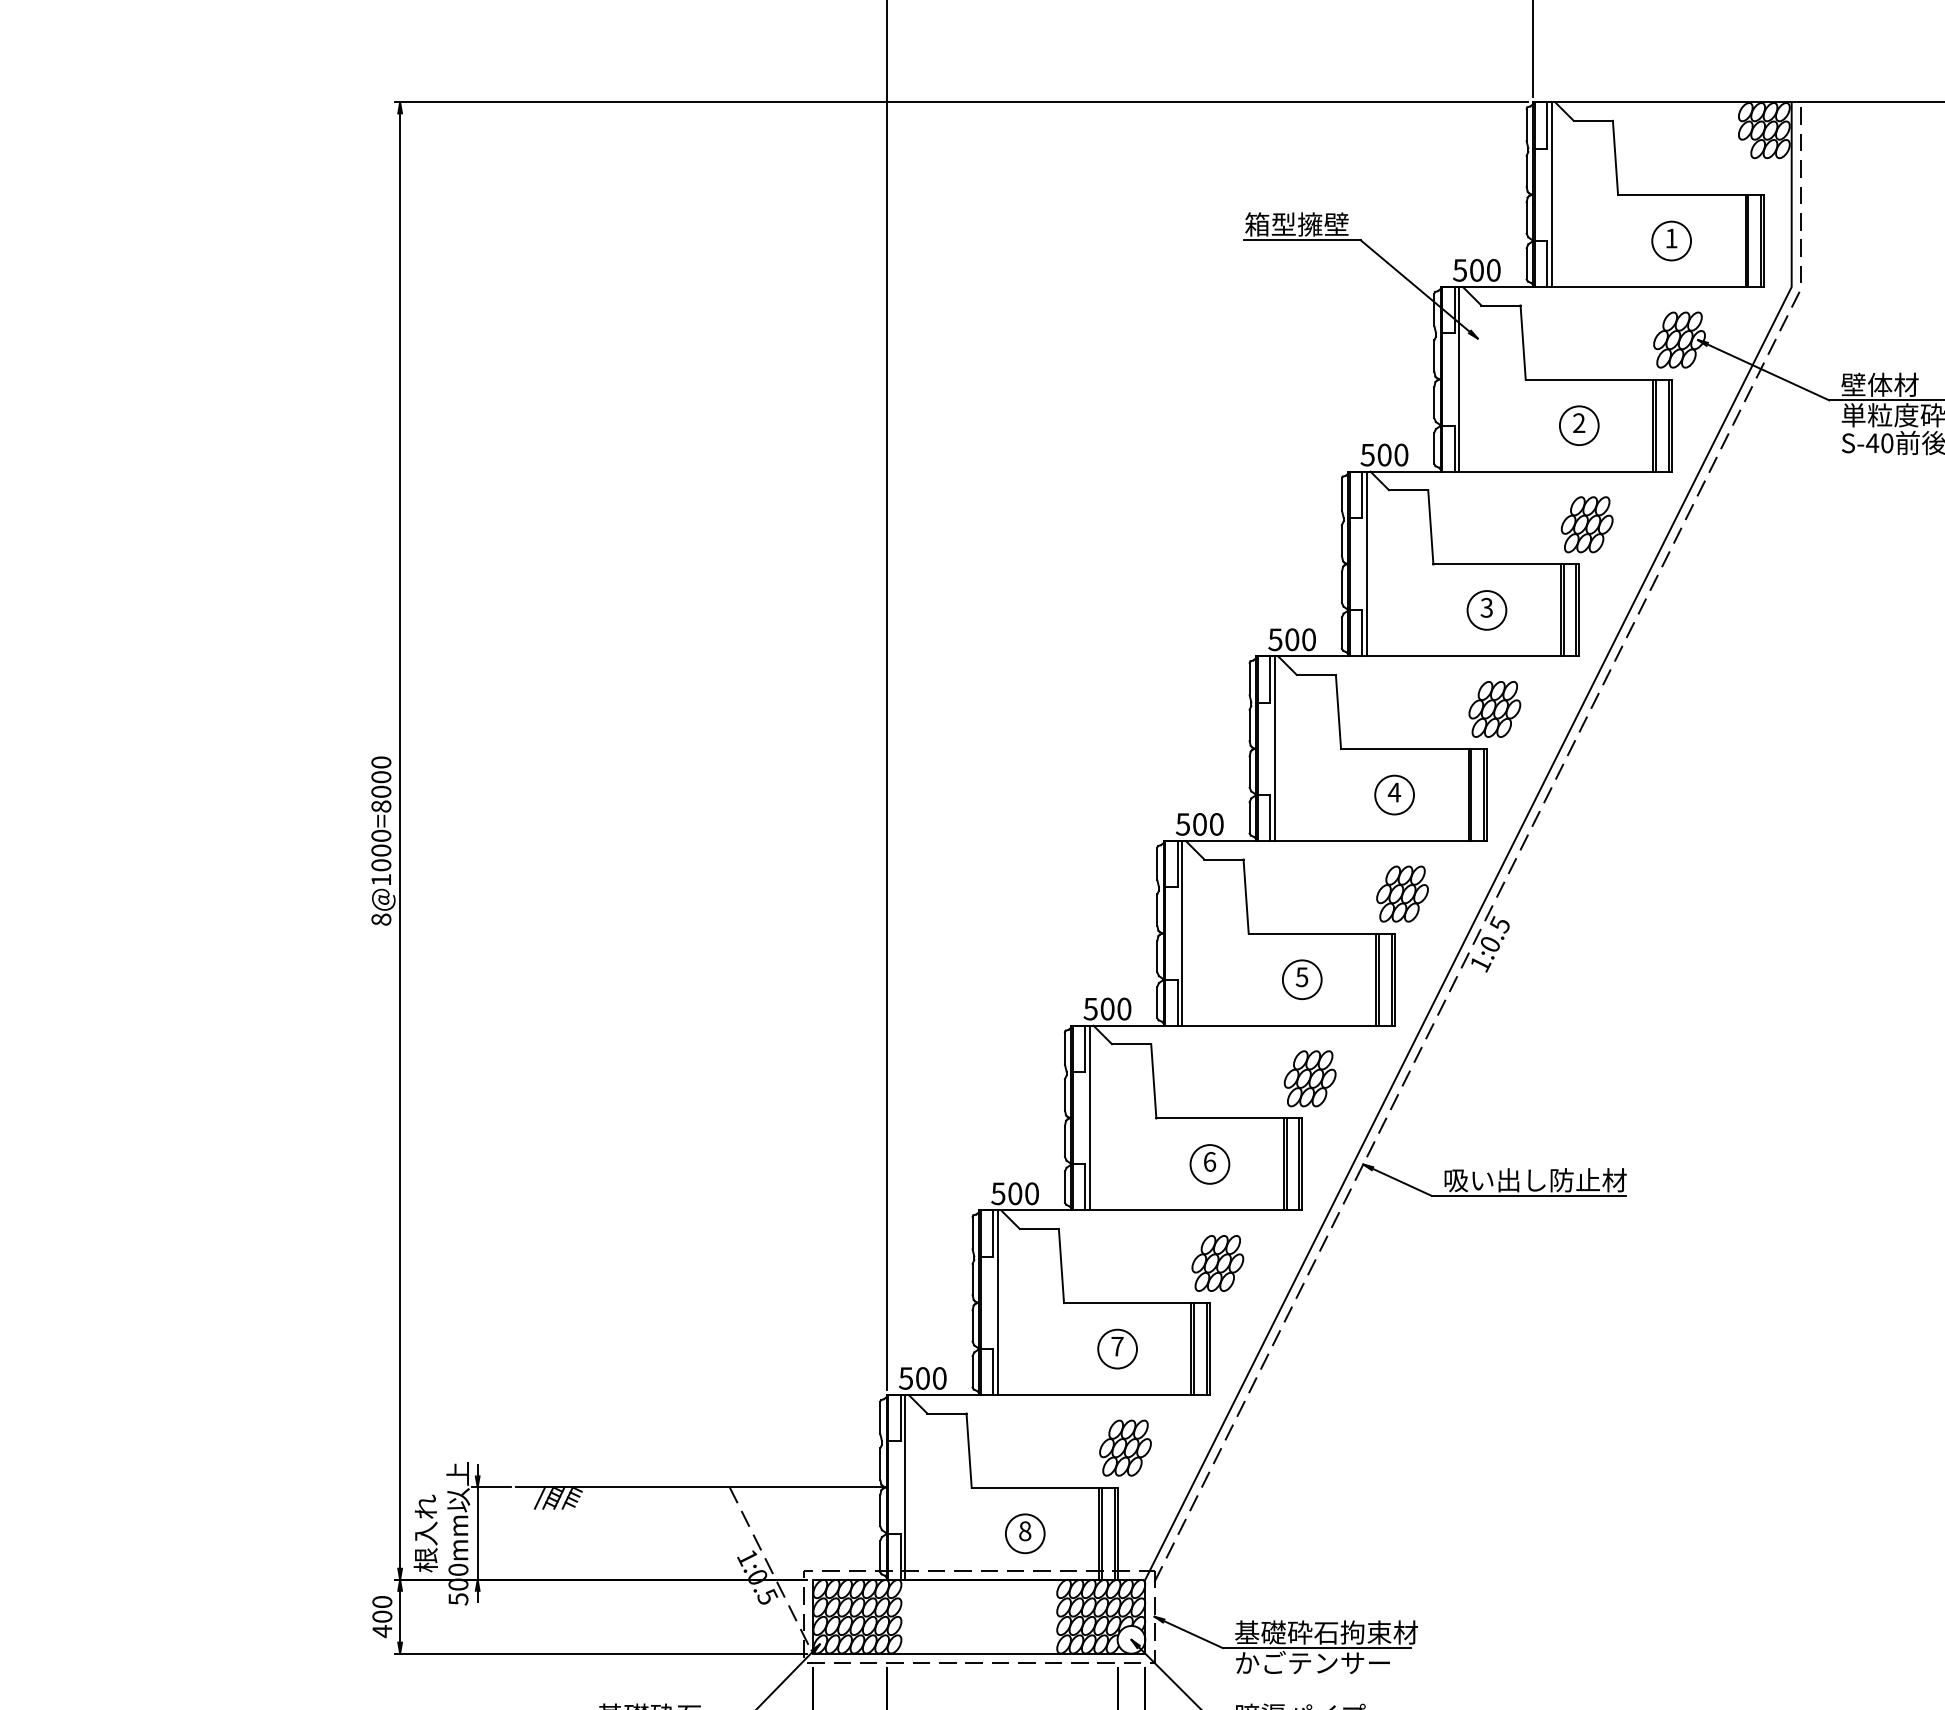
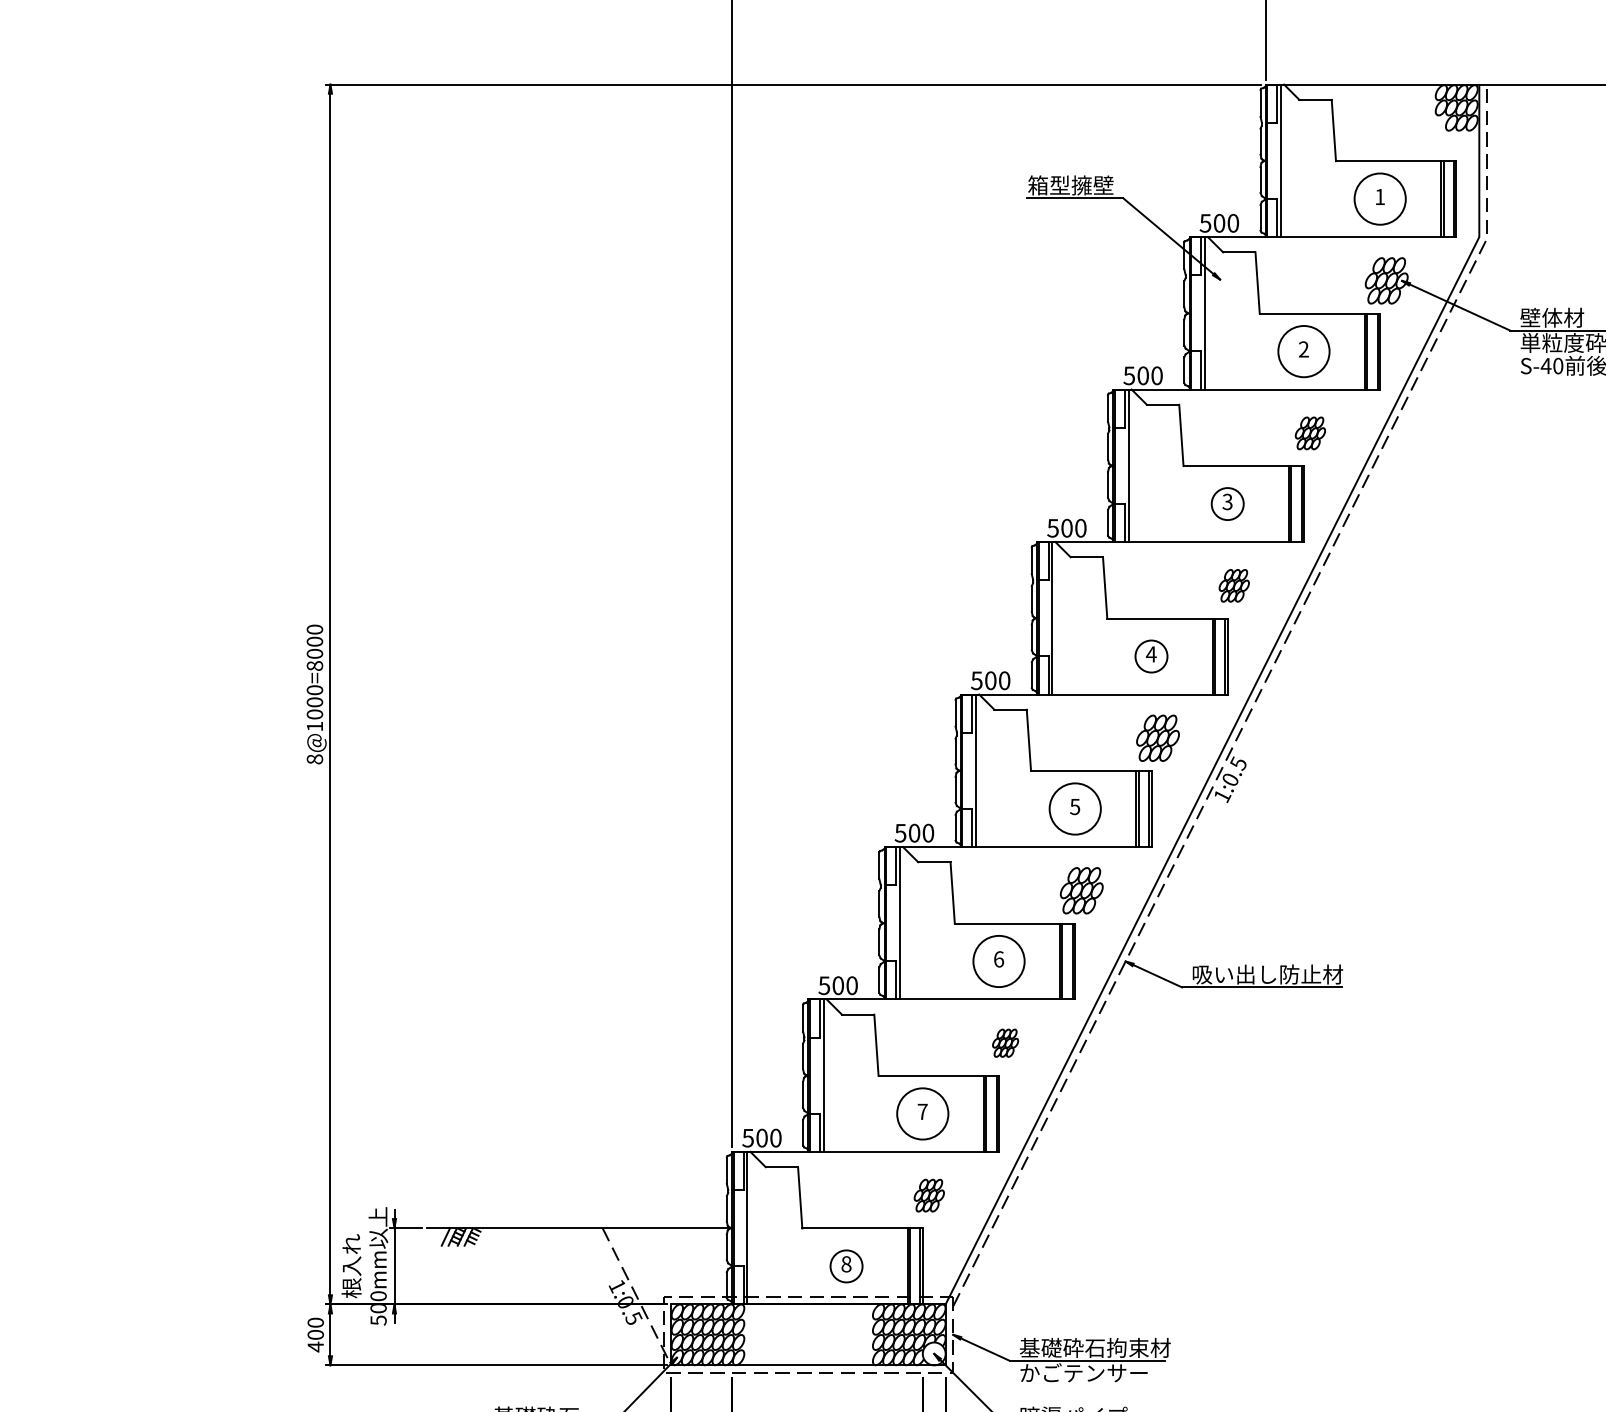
circle: (1671, 240) -> (1380, 198), size x1.6
circle: (1578, 425) -> (1303, 351), size x1.6
part: (1586, 524) -> (1309, 433), size x0.7
part: (1494, 709) -> (1233, 585), size x0.7
circle: (1301, 979) -> (1074, 808), size x1.6
circle: (1209, 1164) -> (998, 961), size x1.6
part: (1217, 1263) -> (1005, 1043), size x0.6
circle: (1117, 1348) -> (922, 1113), size x1.6
part: (1125, 1447) -> (929, 1195), size x0.7

